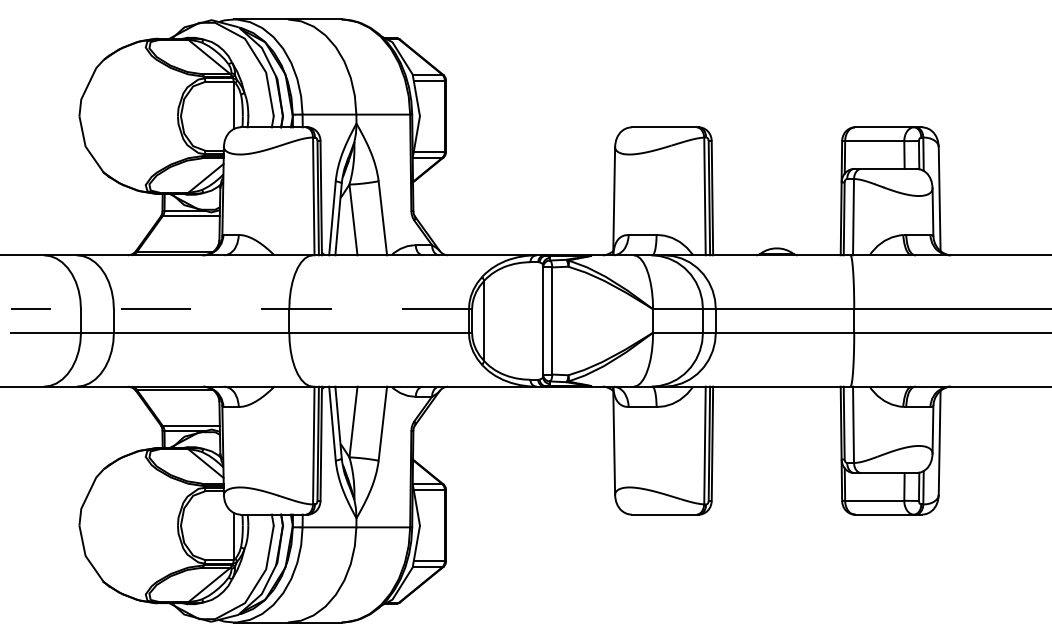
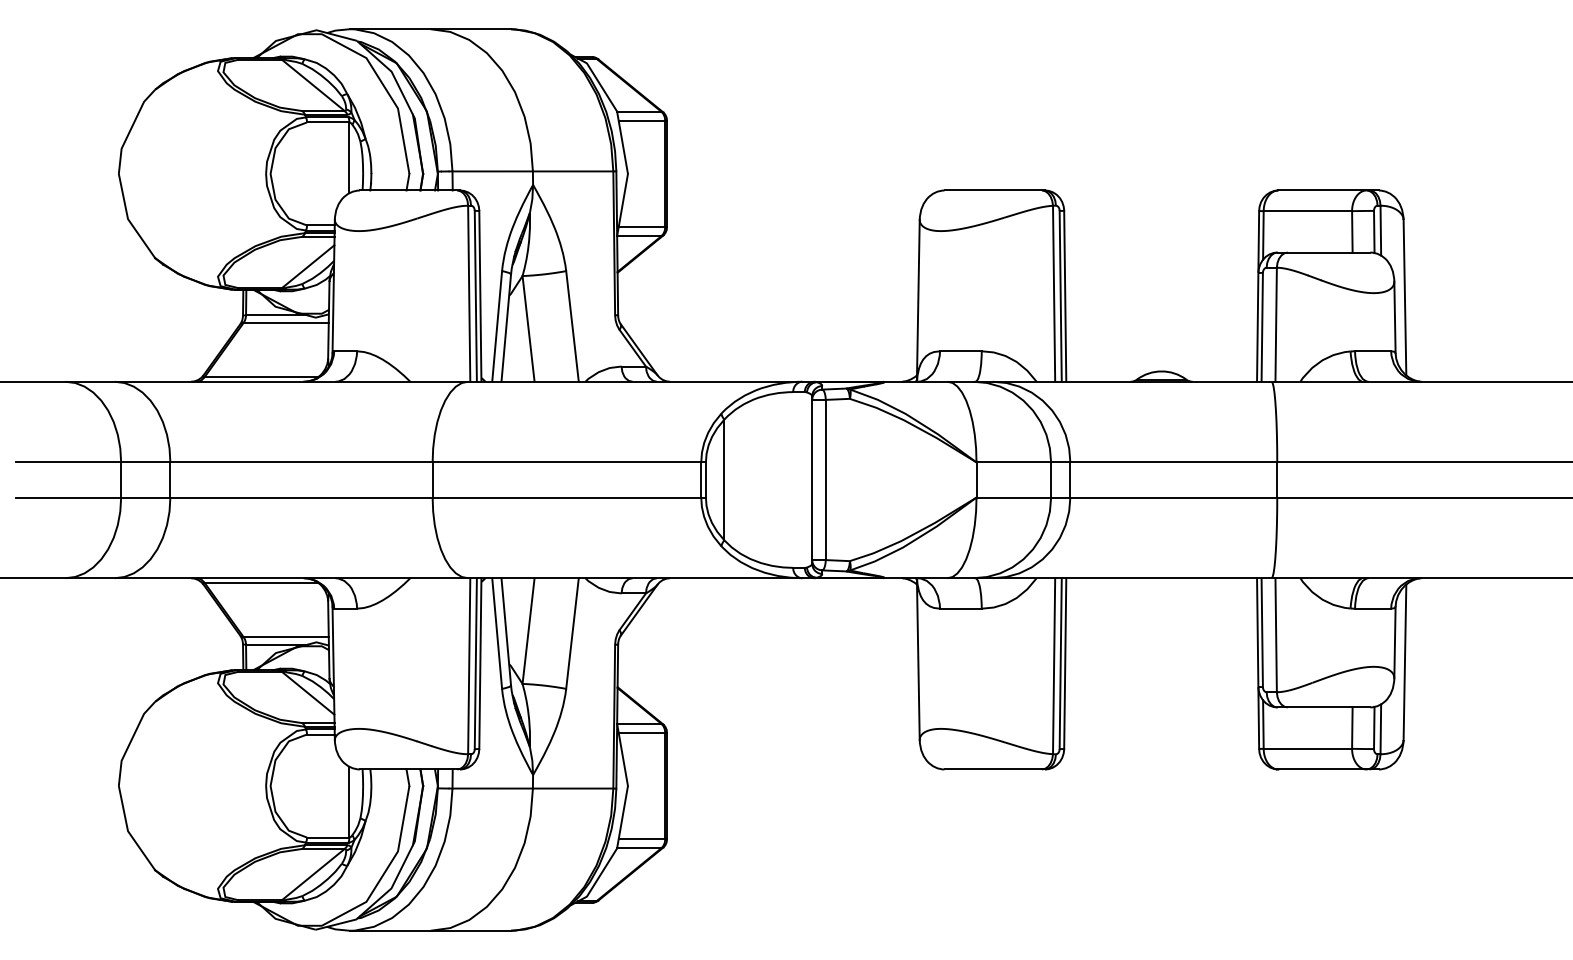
line: (241, 309) -> (361, 462), dashed -> solid

